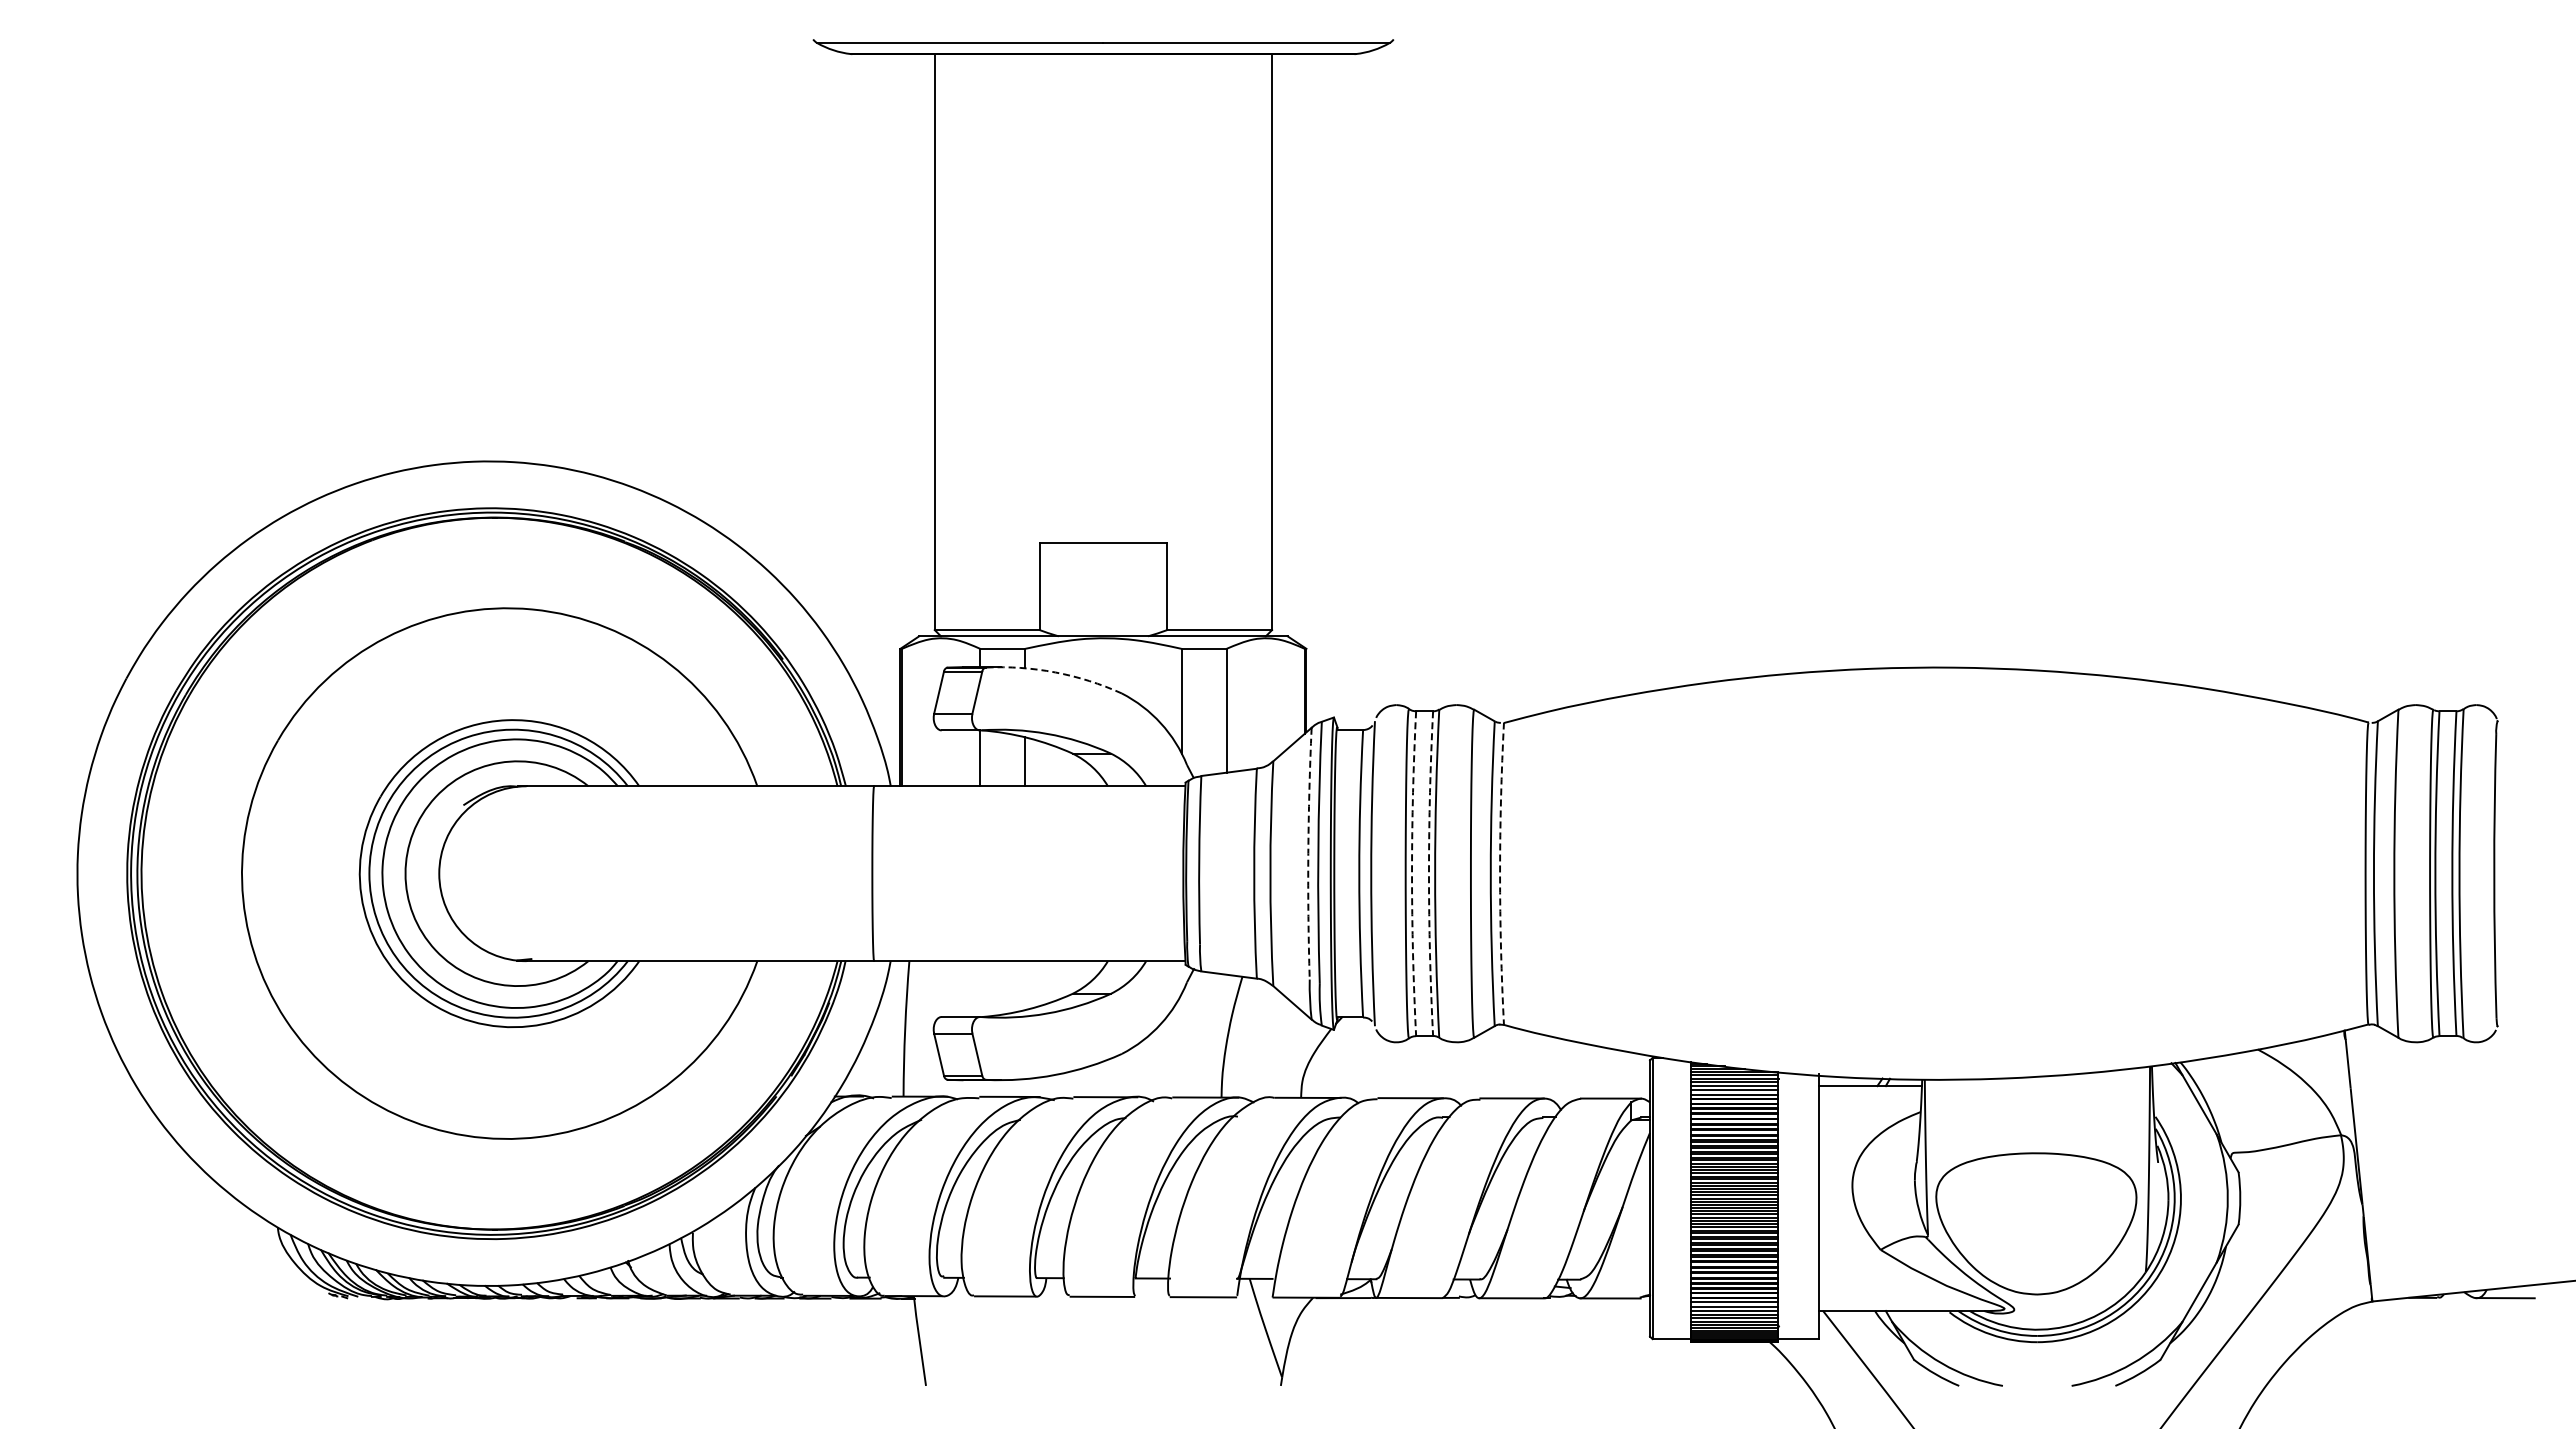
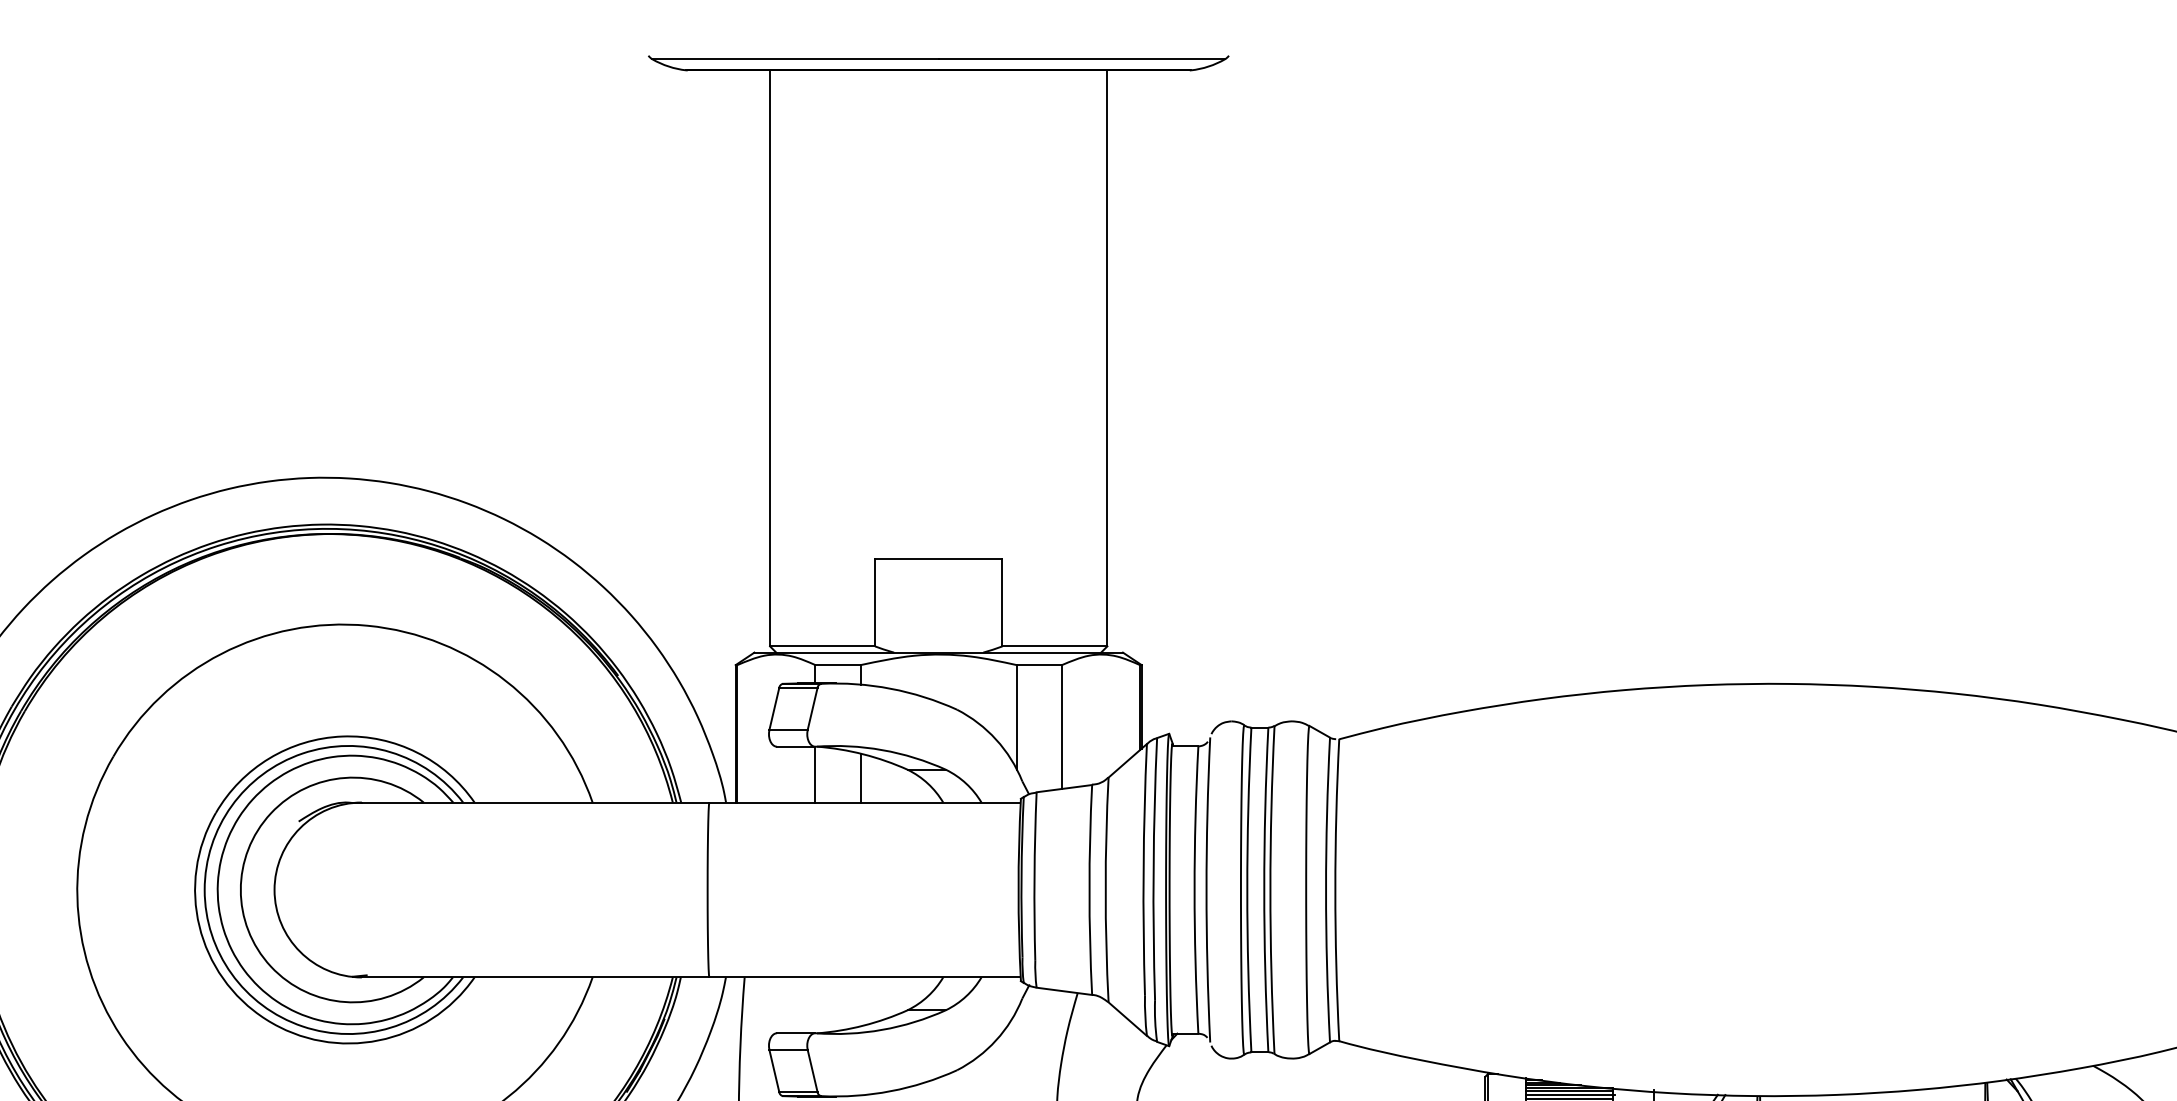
arc: (1055, 672) -> (890, 688), dashed -> solid
arc: (1308, 853) -> (1143, 869), dashed -> solid
arc: (1412, 873) -> (1247, 889), dashed -> solid
arc: (1428, 873) -> (1263, 889), dashed -> solid
arc: (1500, 873) -> (1335, 889), dashed -> solid

